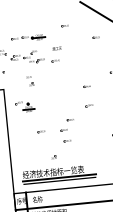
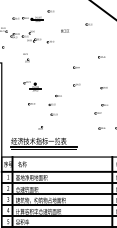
part: (64, 26) -> (50, 11), moved
text: (56, 48) -> (64, 30), moved
part: (25, 107) -> (32, 86), moved

